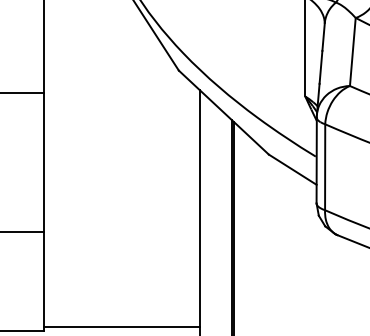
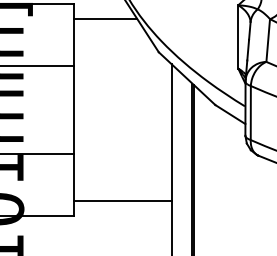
line: (94, 17) -> (105, 18), added
line: (121, 326) -> (122, 201), moved

